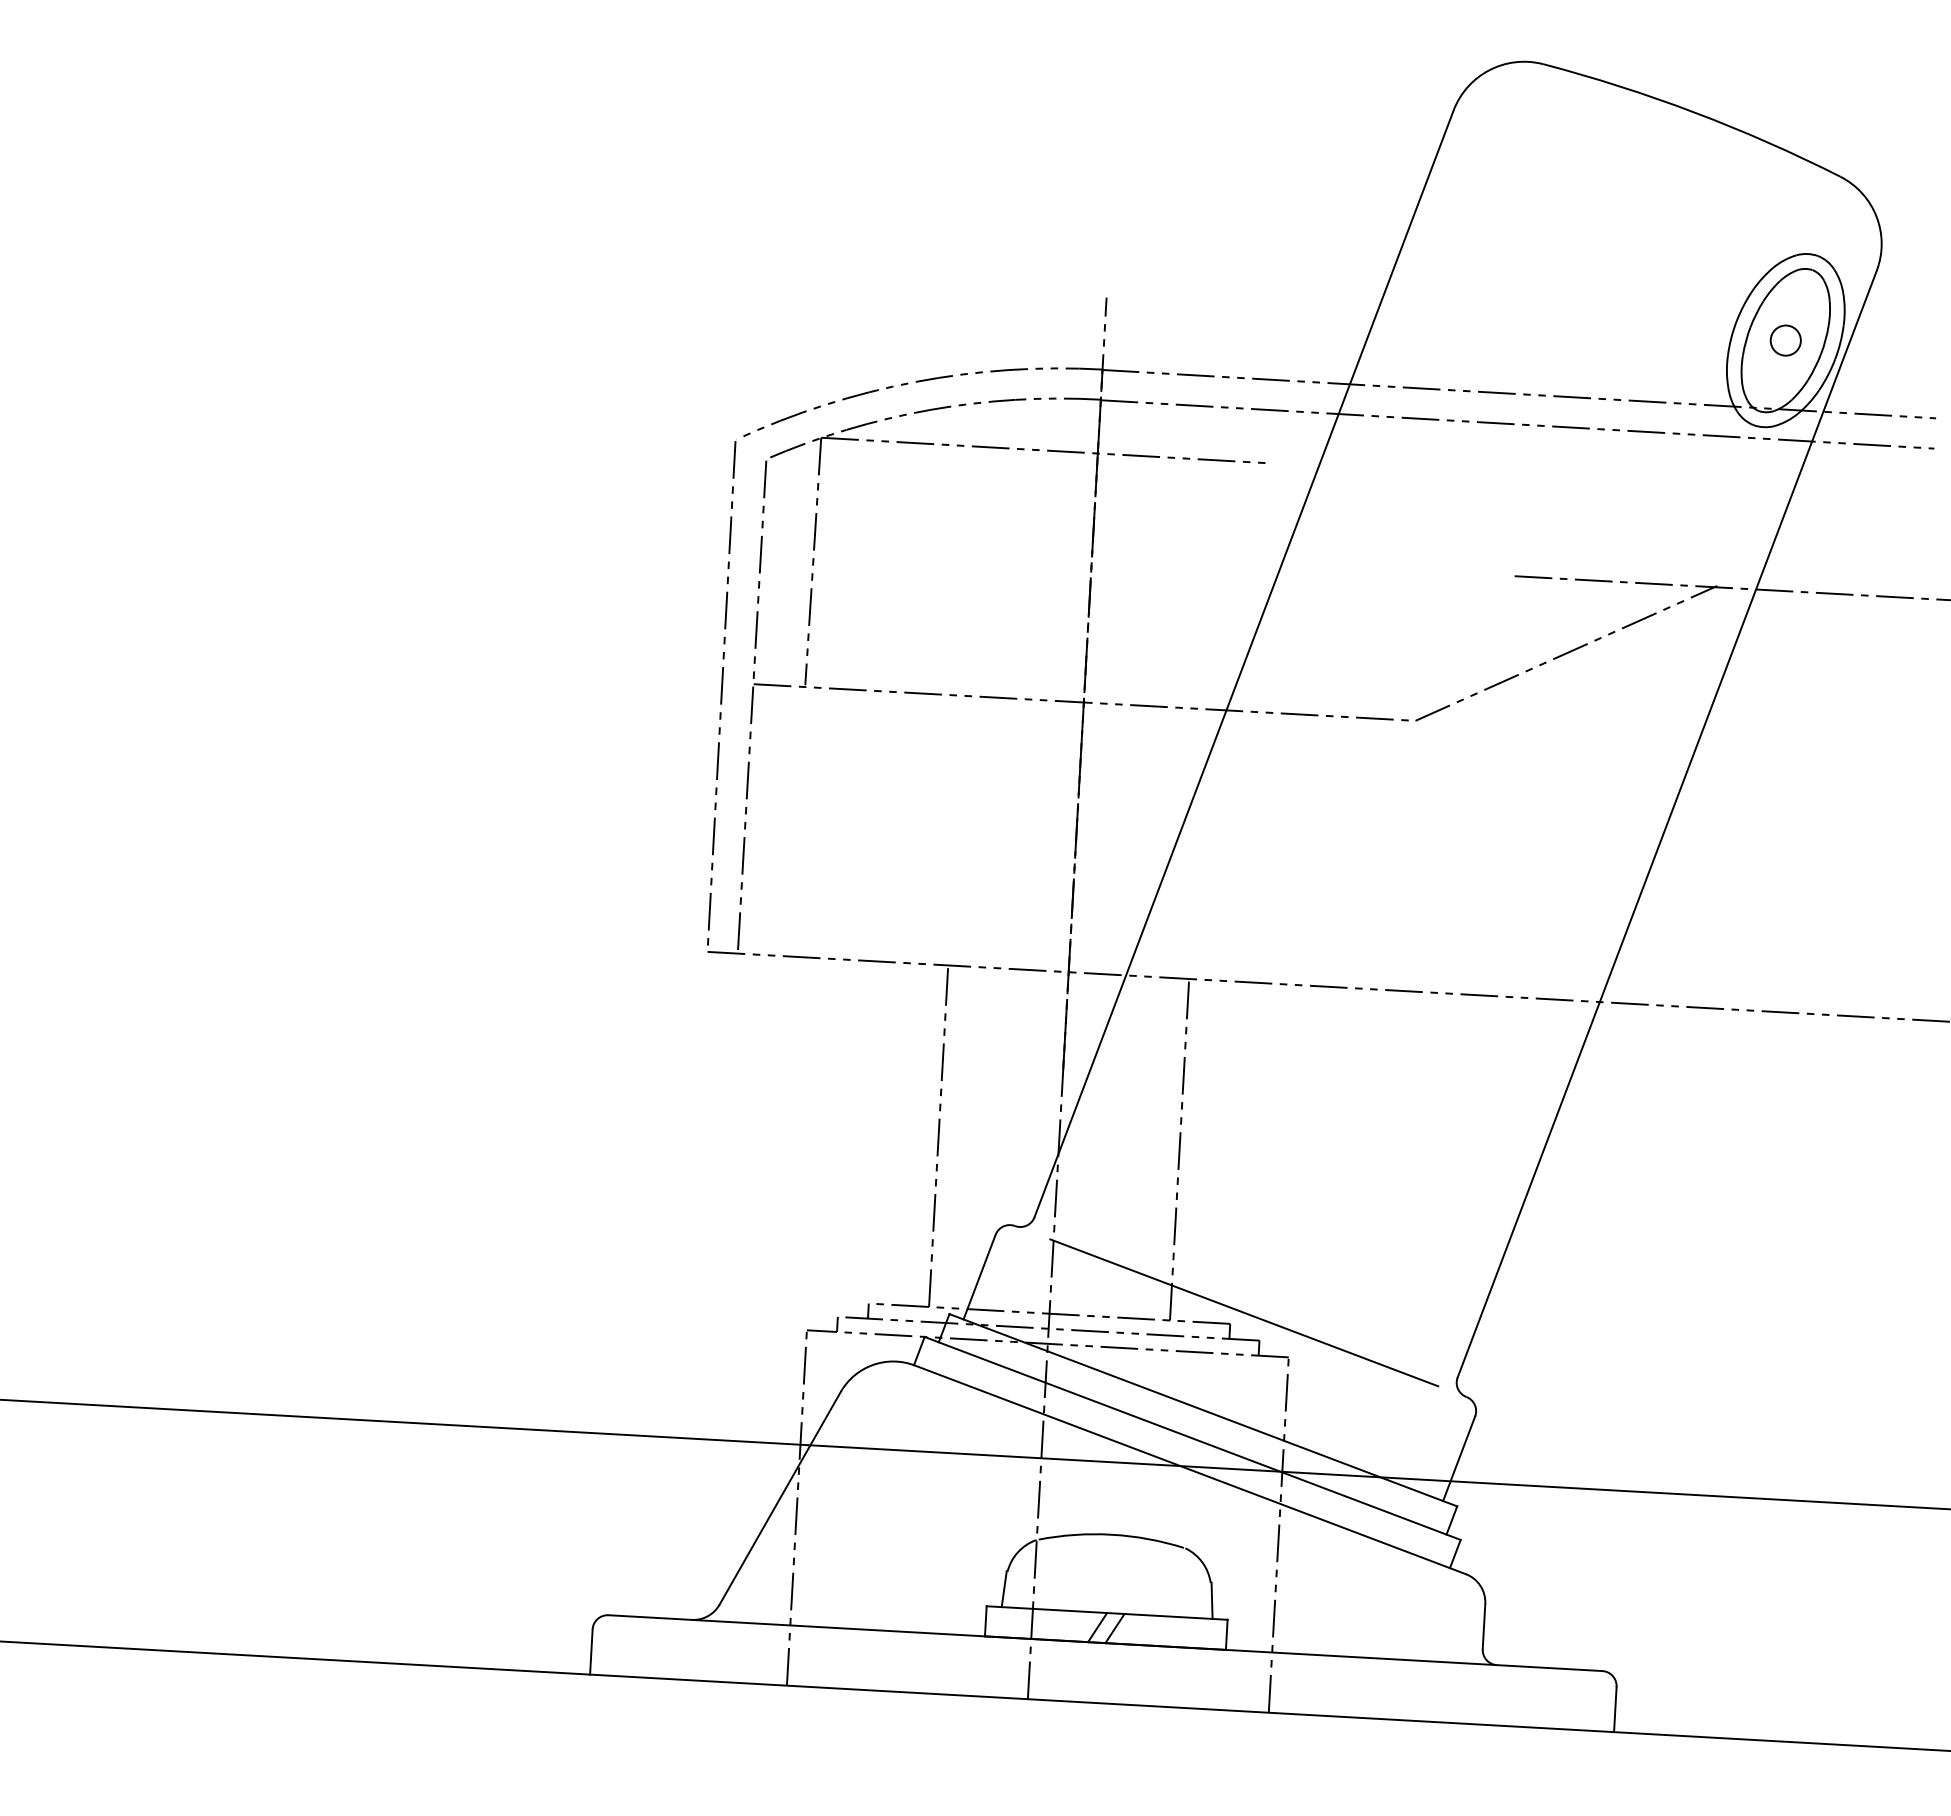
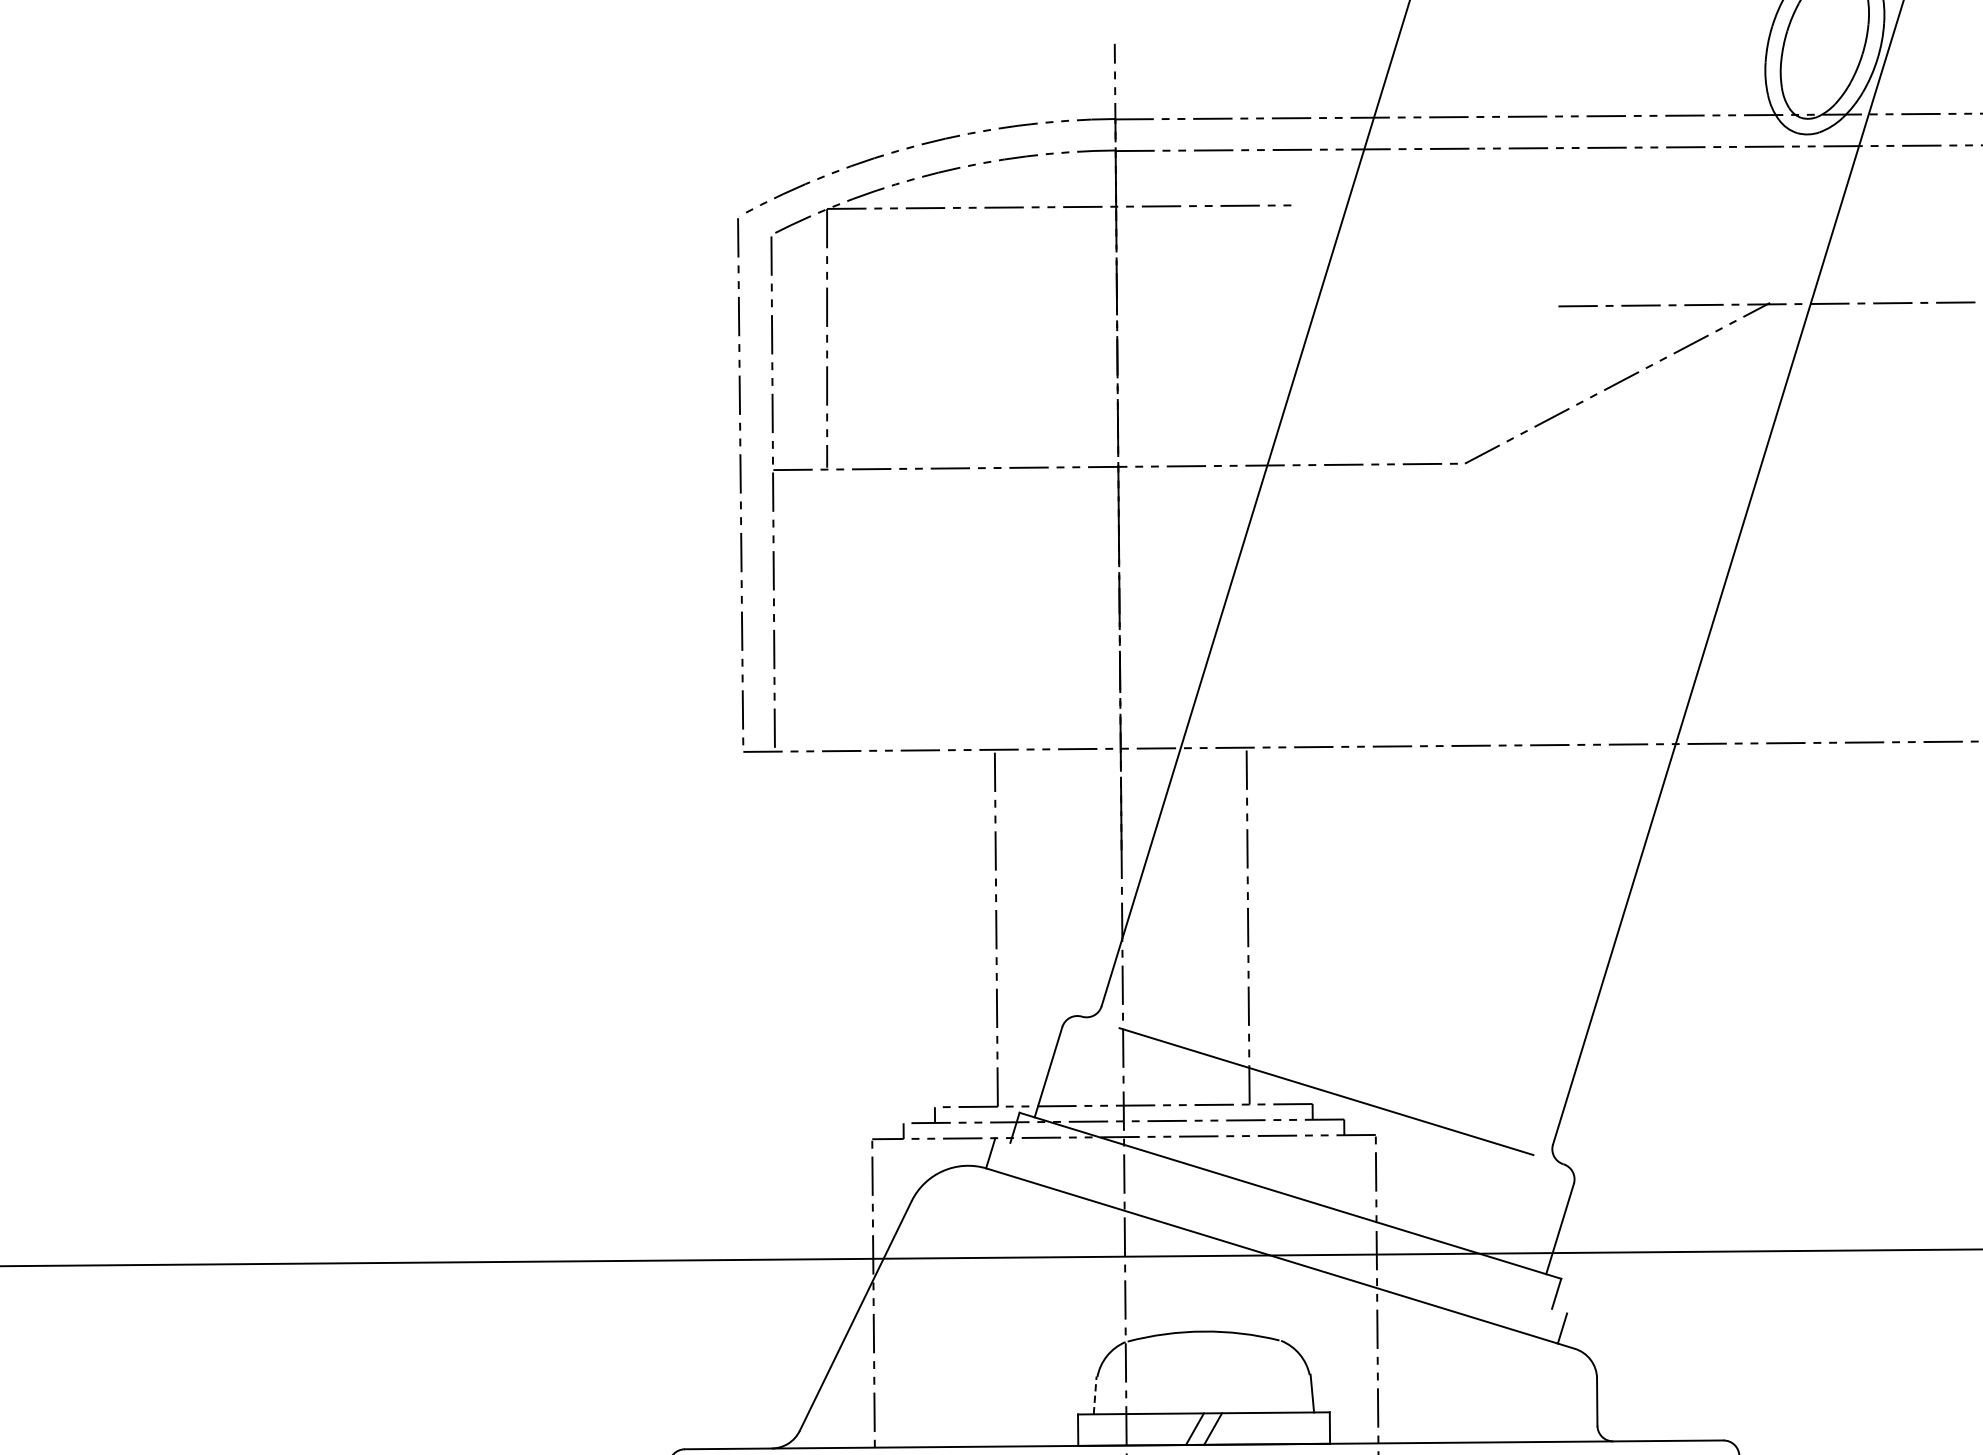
circle: (1785, 340) -> (1824, 42), removed
line: (1192, 1437) -> (1280, 1224), removed
line: (1004, 1588) -> (1095, 1394), solid -> dashed

